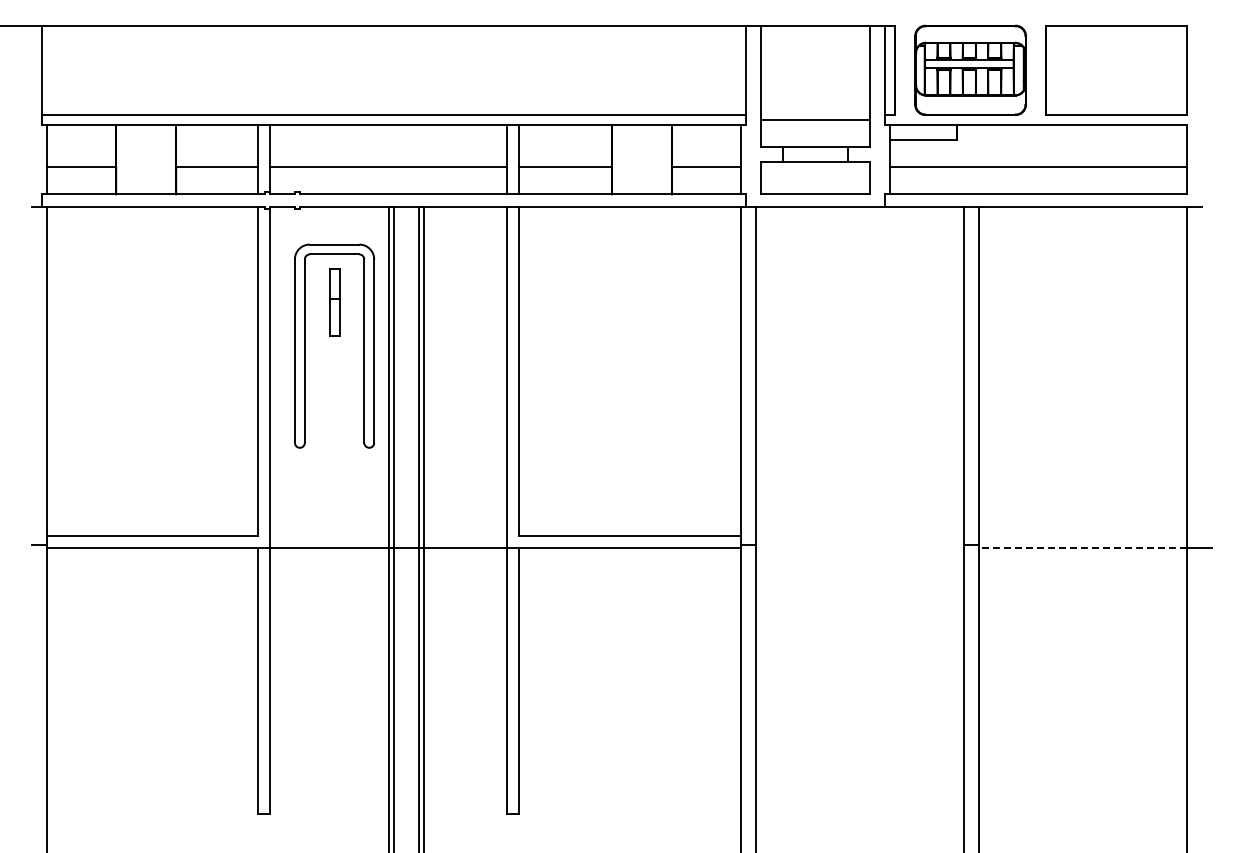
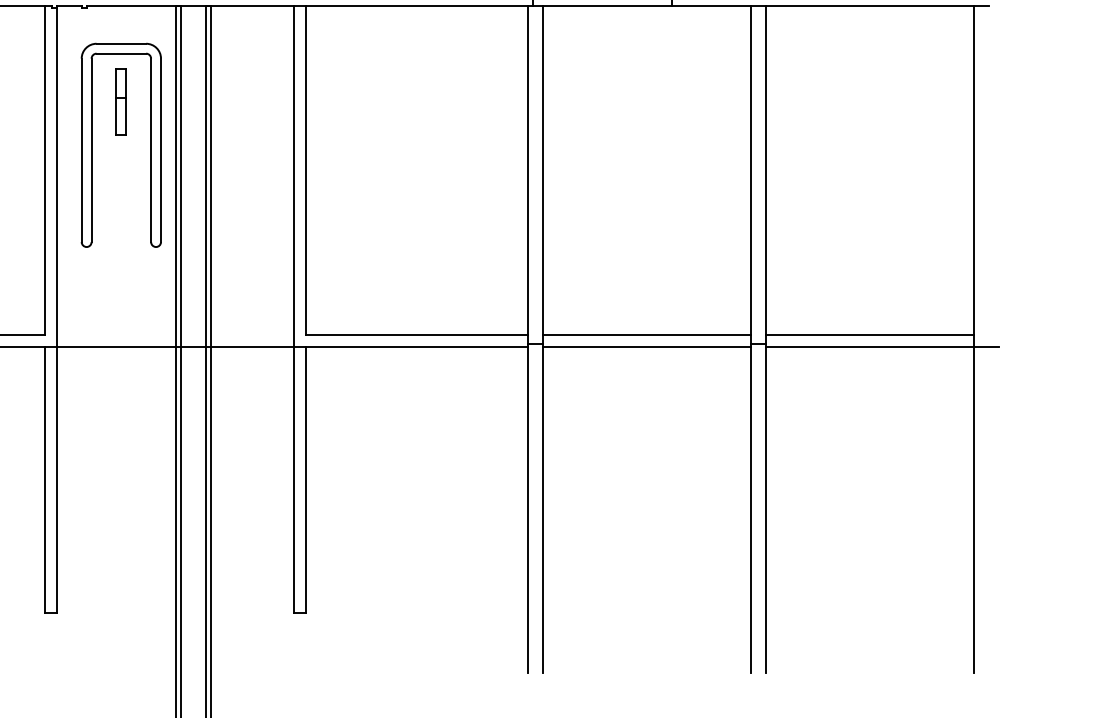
line: (859, 535) -> (646, 334), added
line: (1083, 535) -> (870, 334), added
line: (859, 548) -> (646, 347), added
line: (1082, 548) -> (869, 347), dashed -> solid

